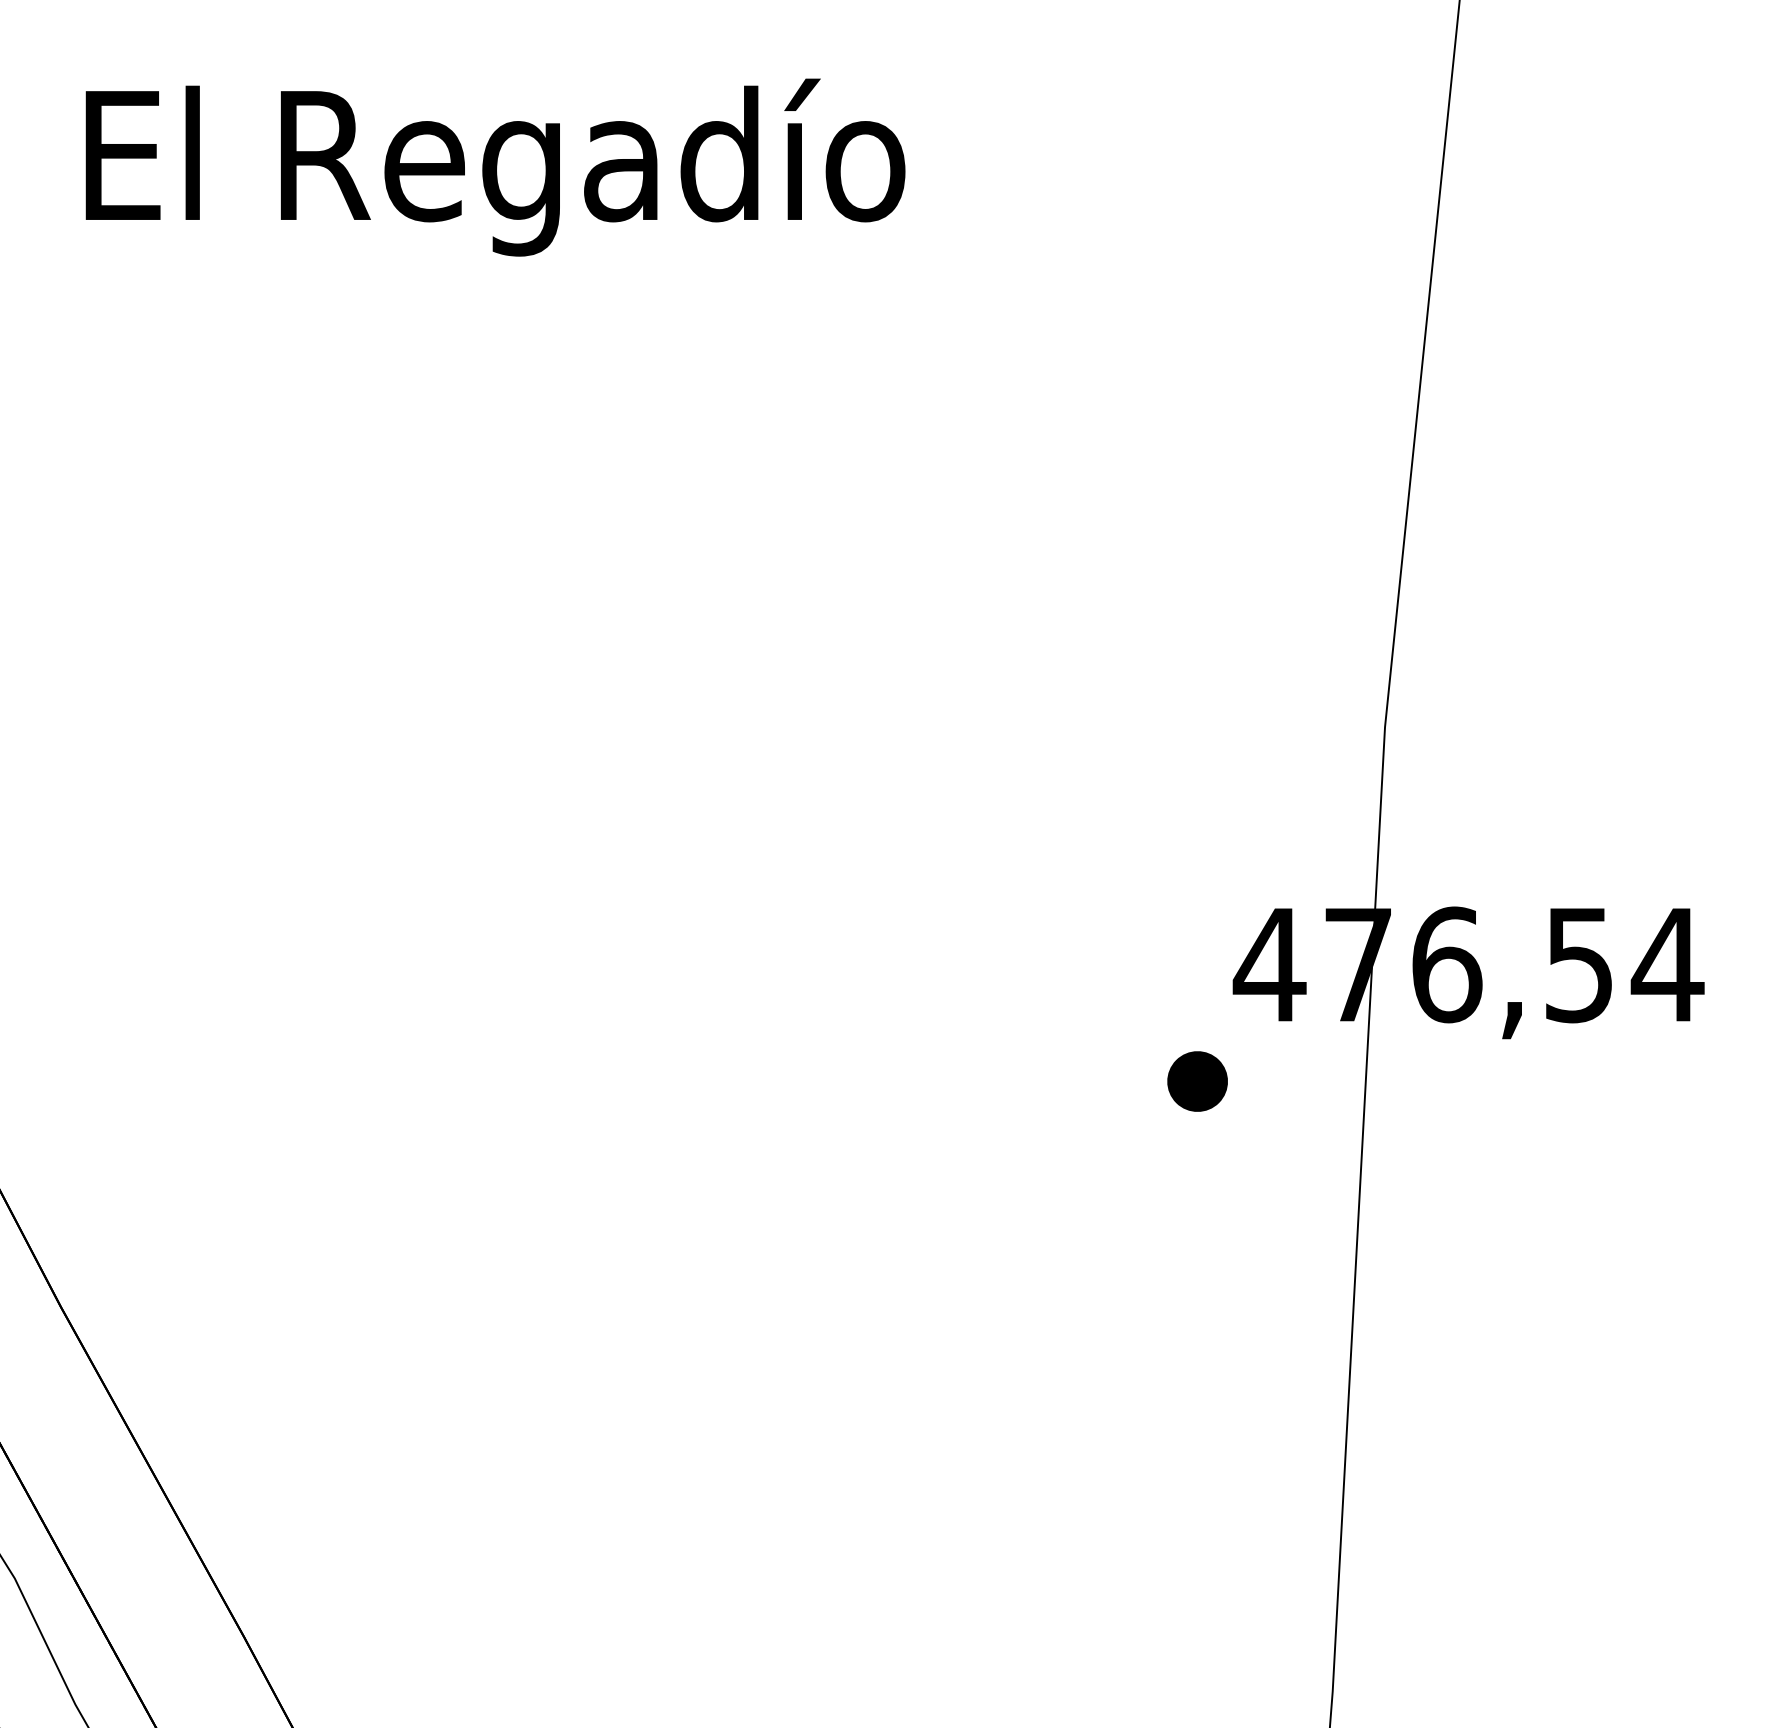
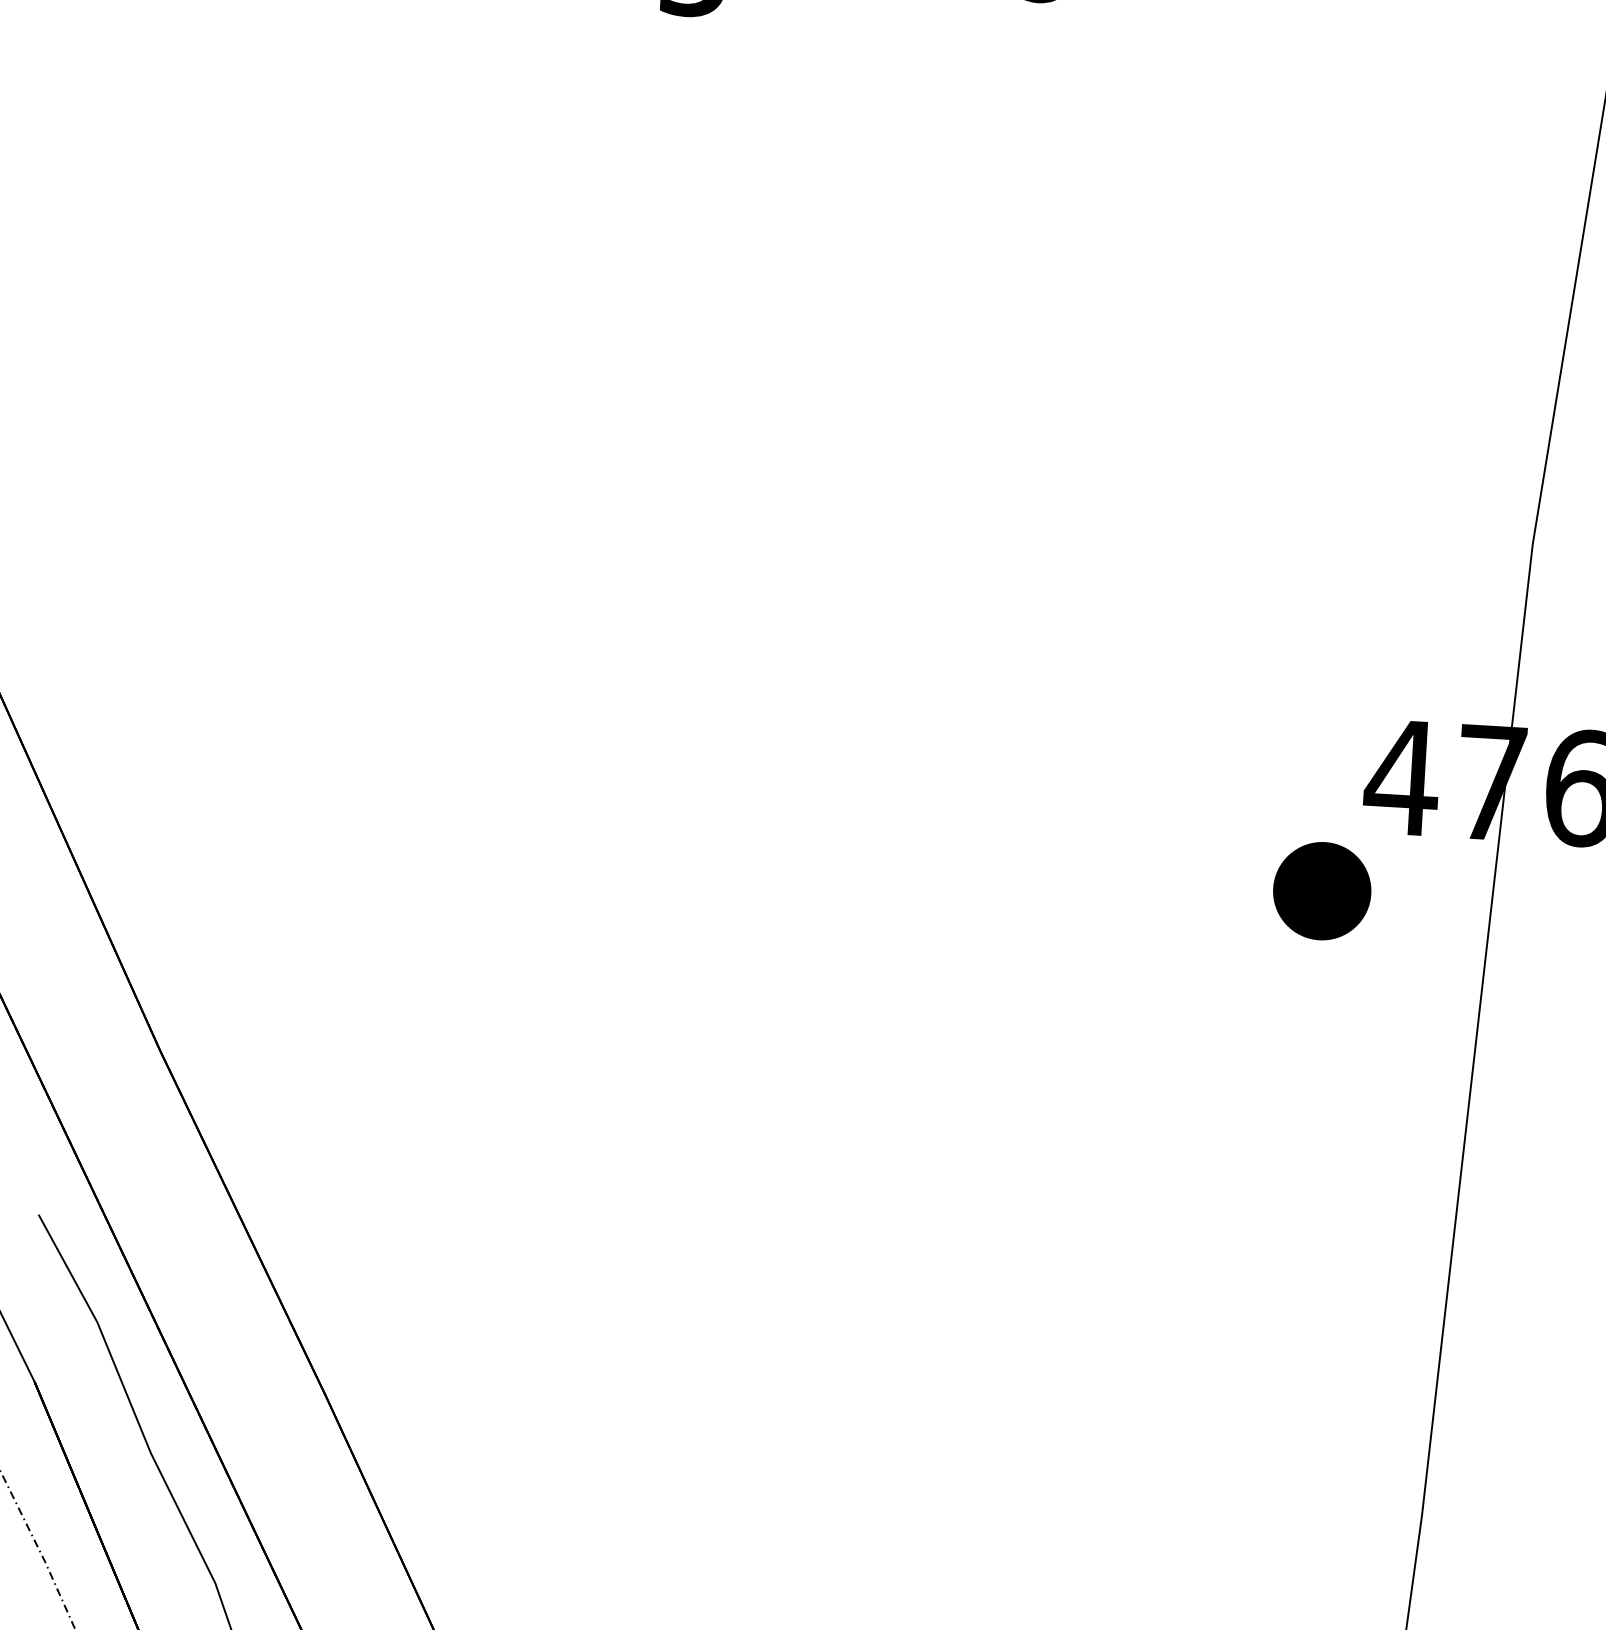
part: (1197, 1081) -> (1322, 891), size x1.6

